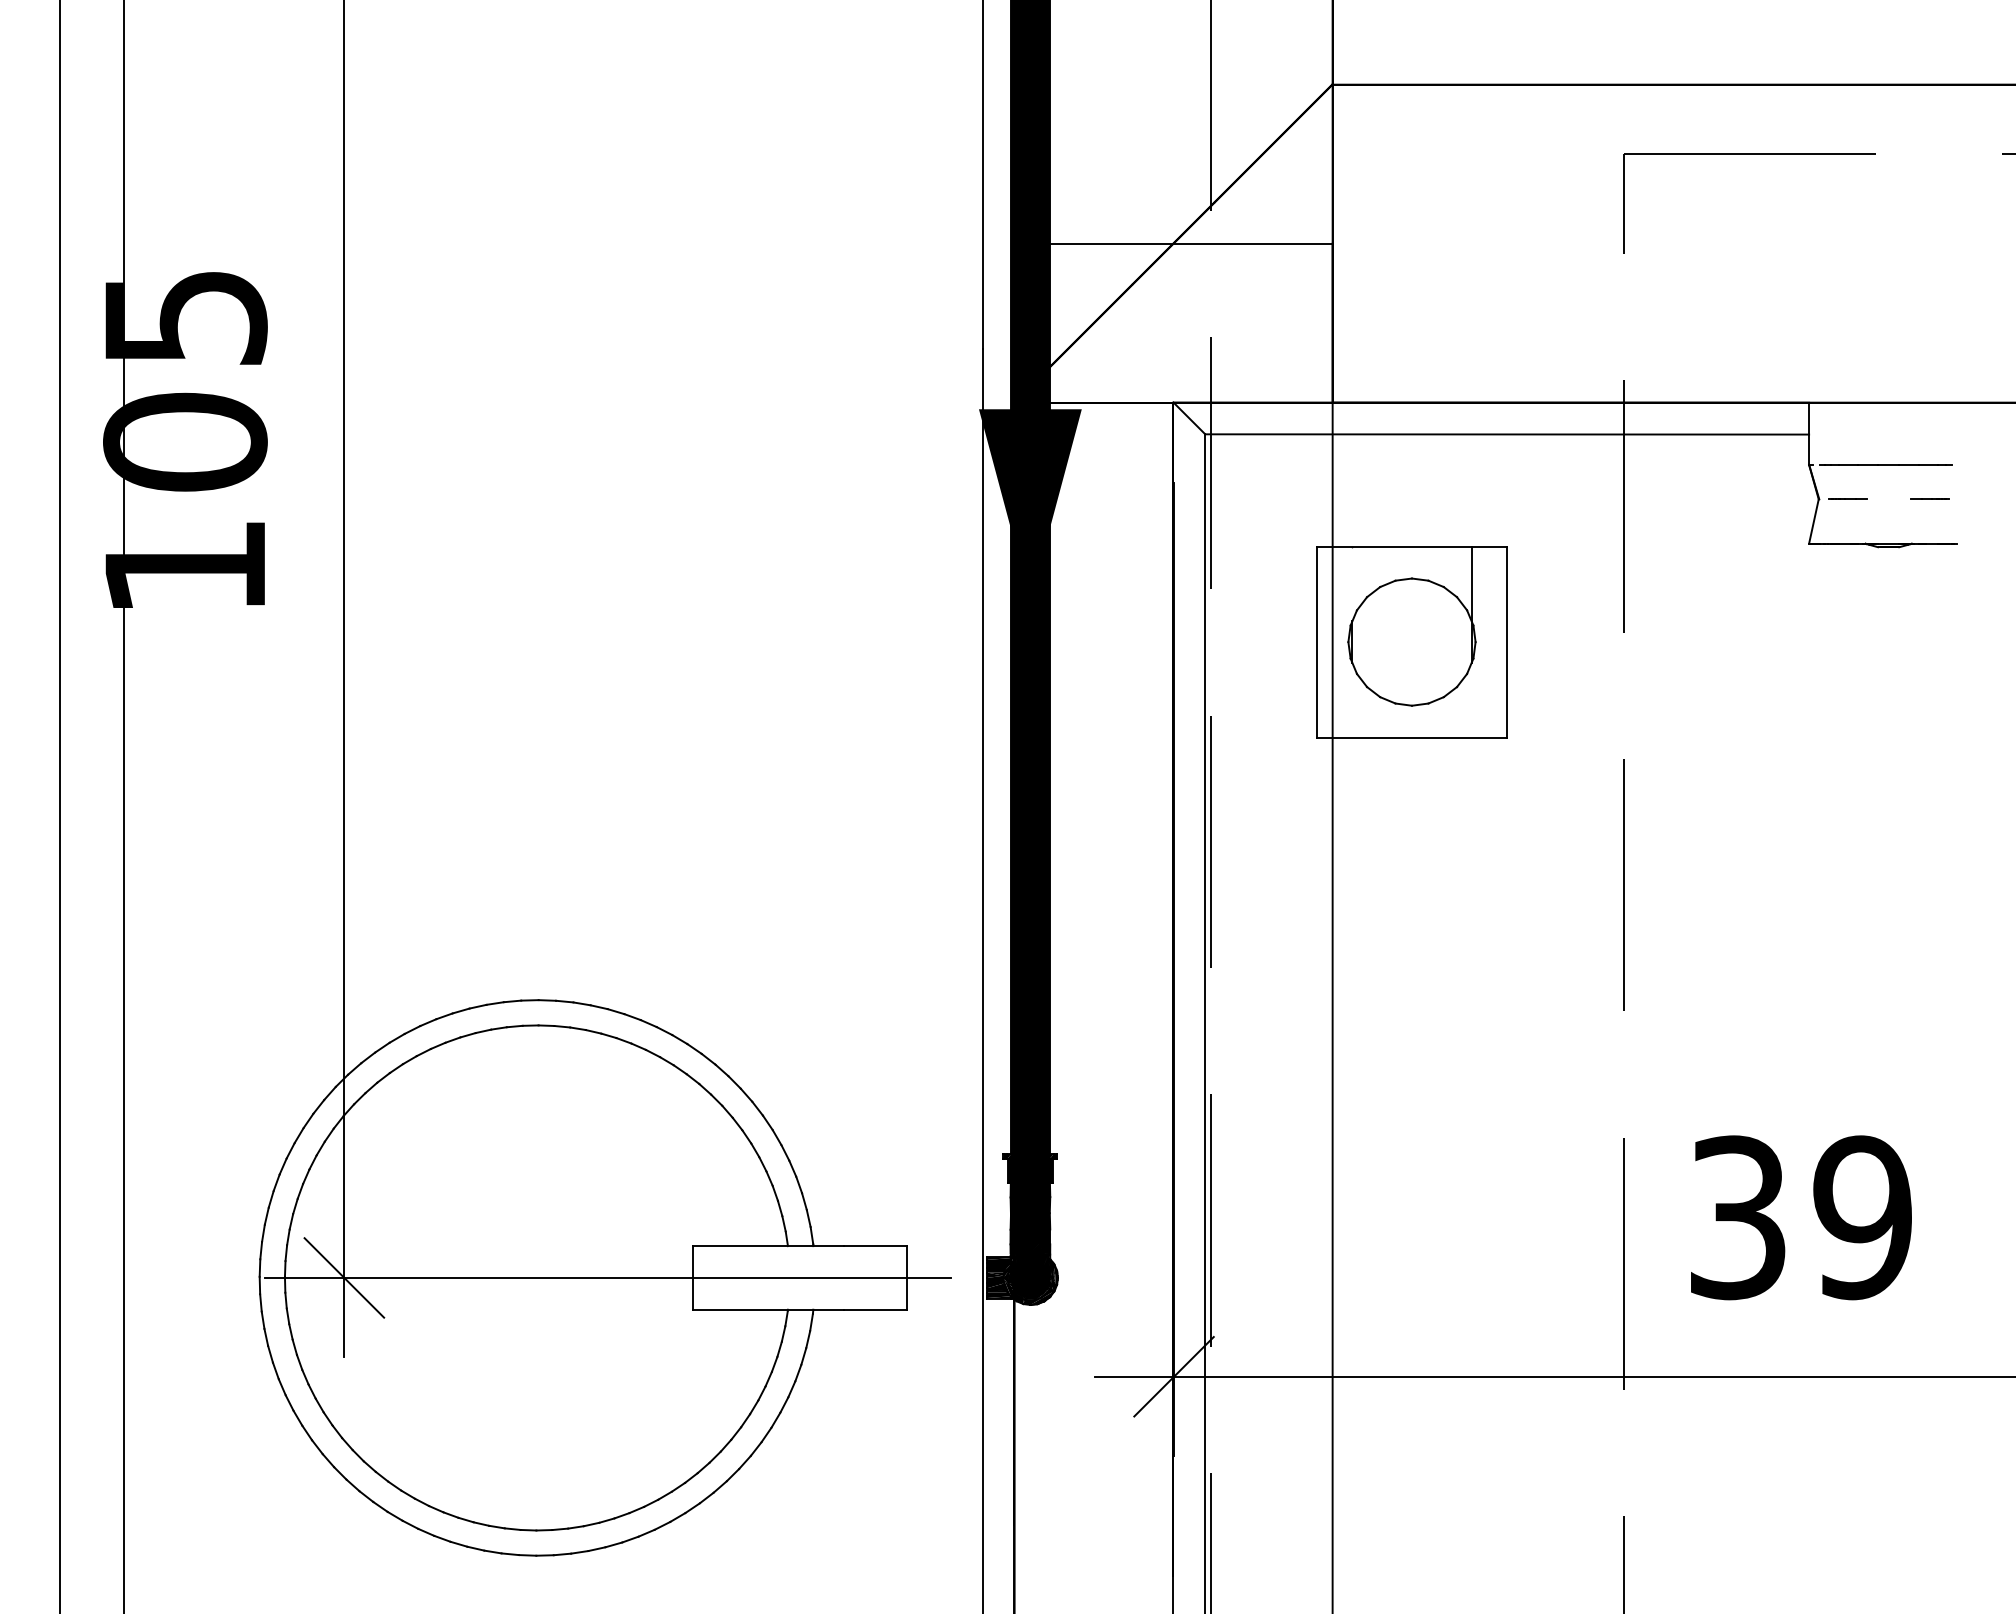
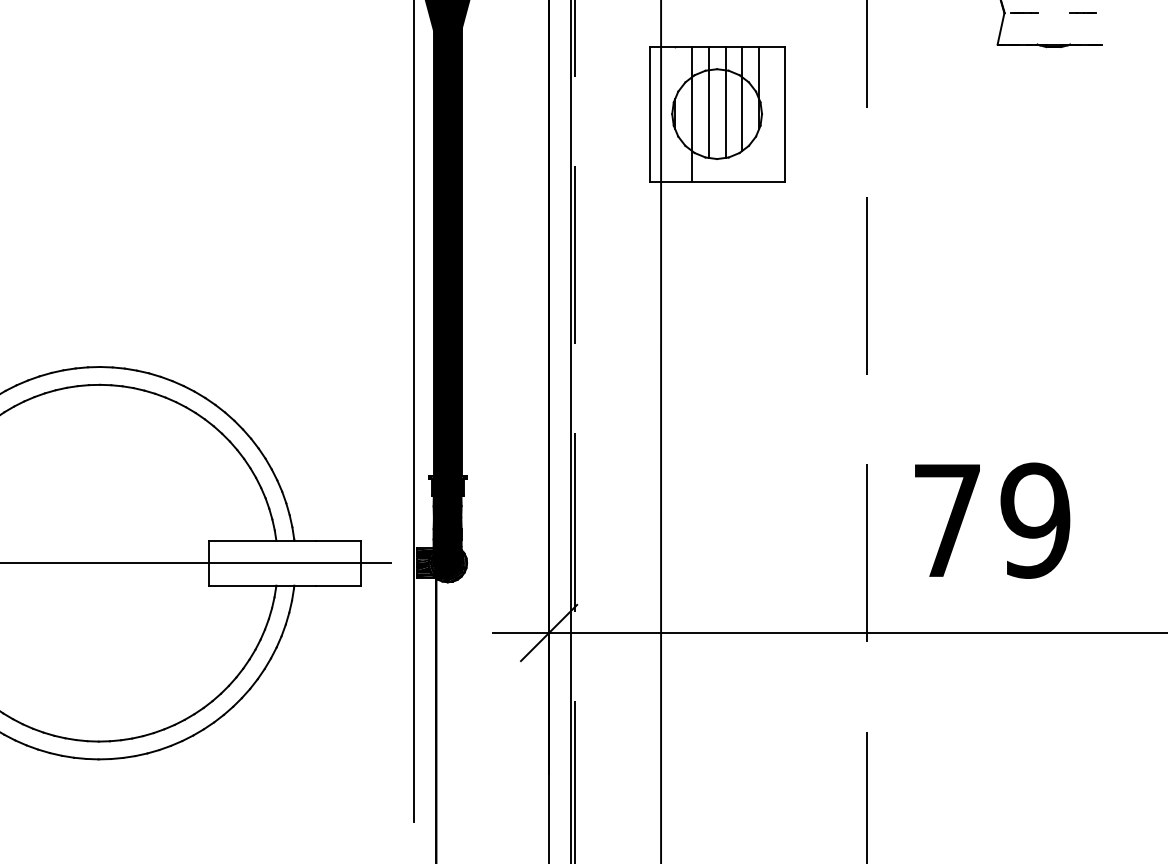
line: (1447, 620) -> (742, 98), added
line: (1400, 625) -> (709, 102), added
line: (1423, 625) -> (725, 102), added
line: (1376, 641) -> (692, 113), added
text: (1738, 1217) -> (947, 520), 39 -> 79

